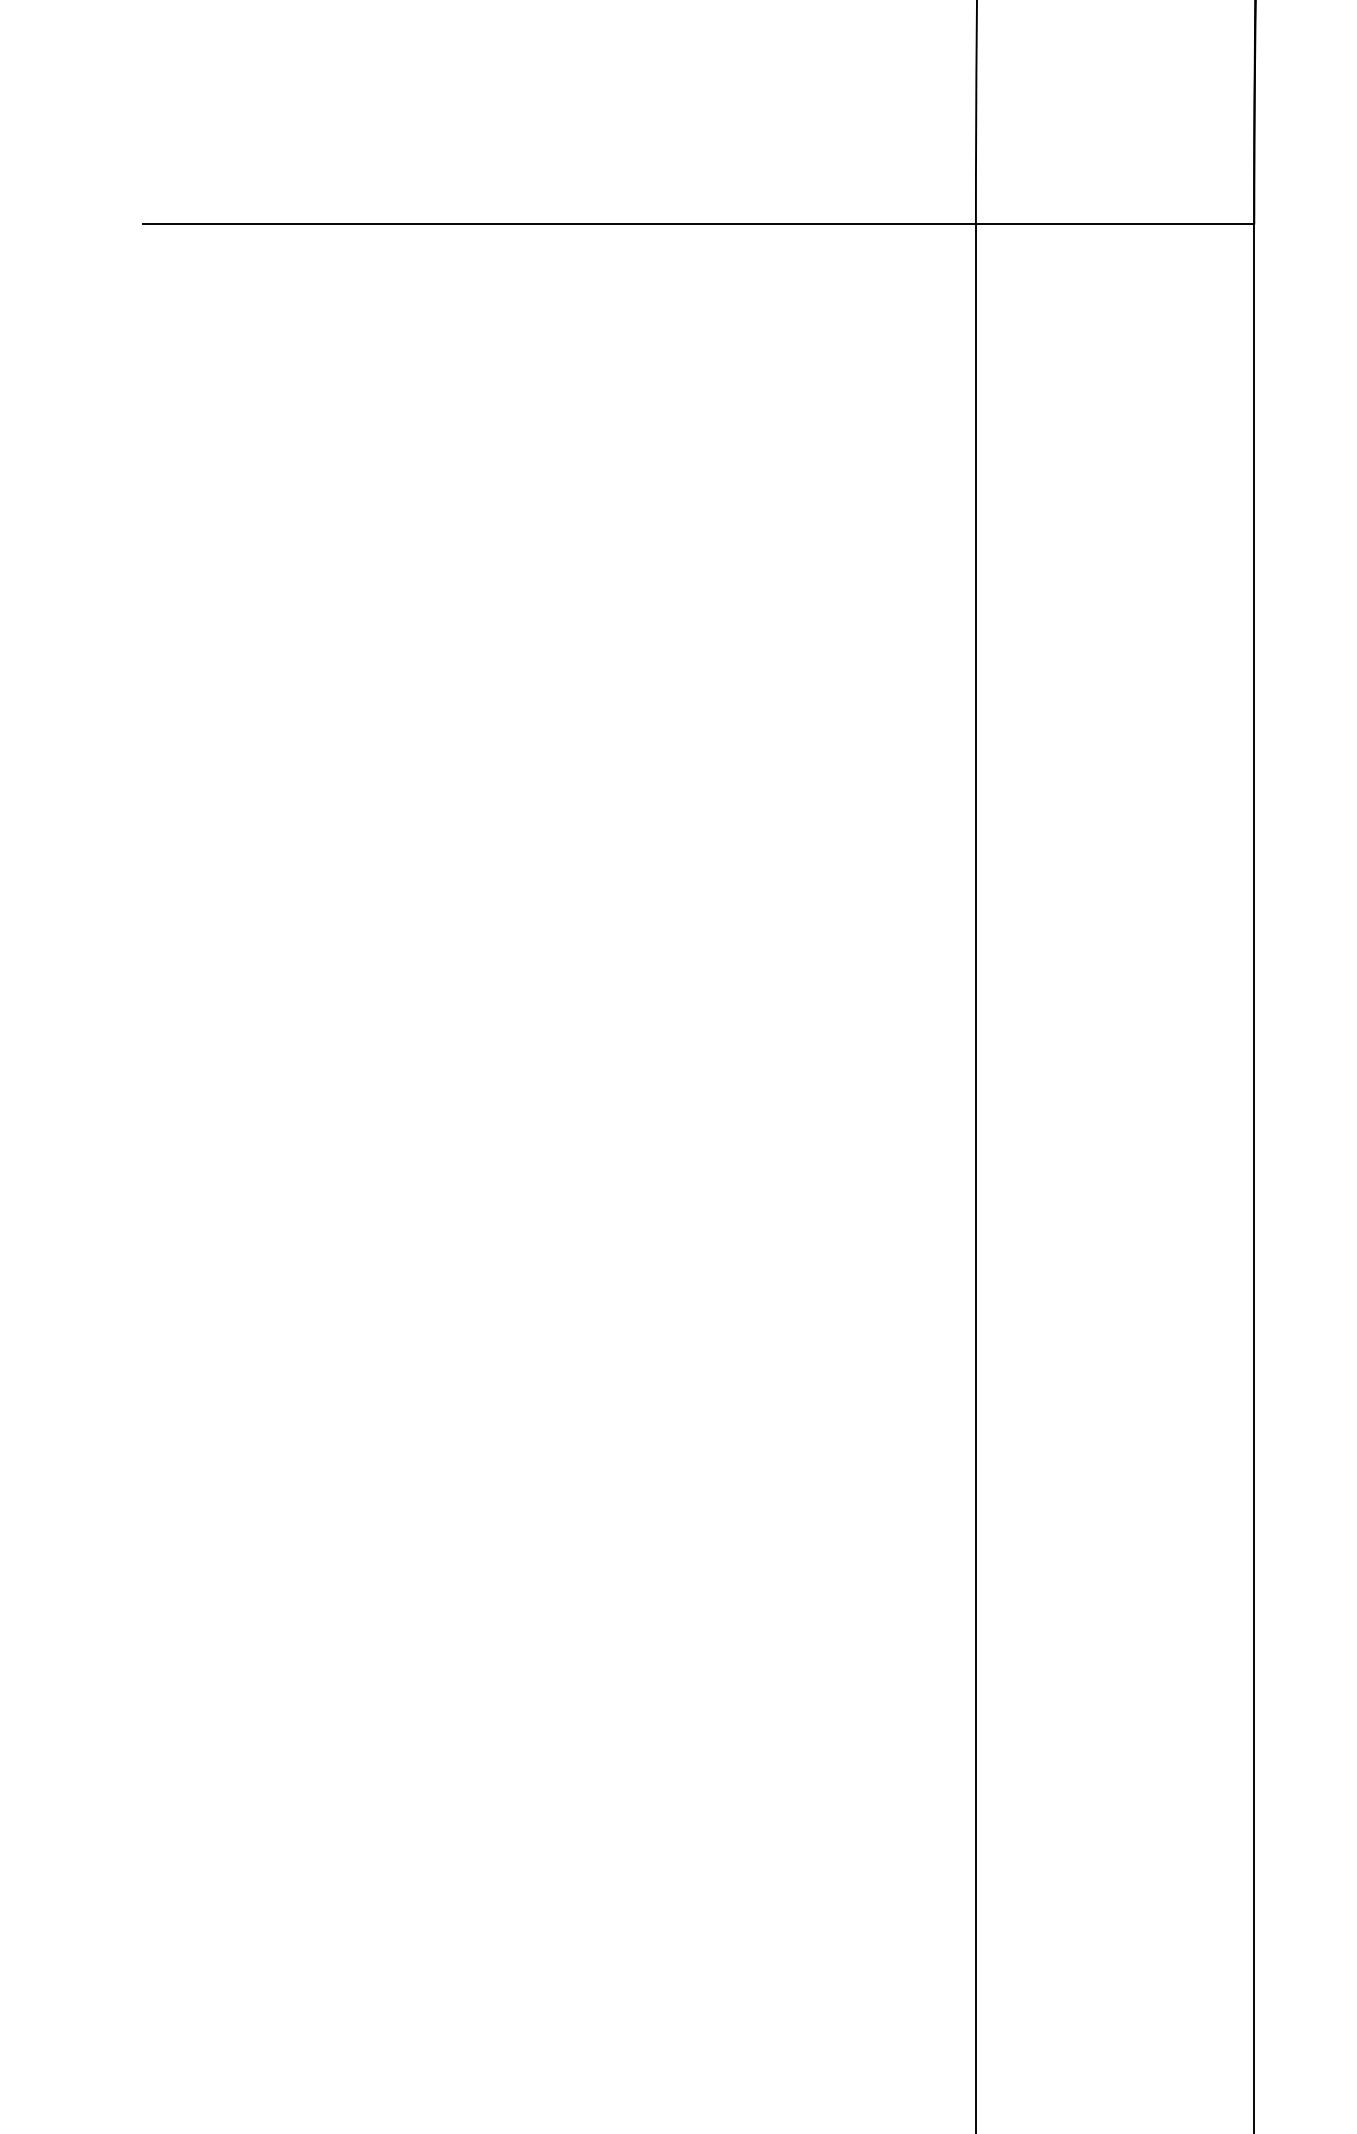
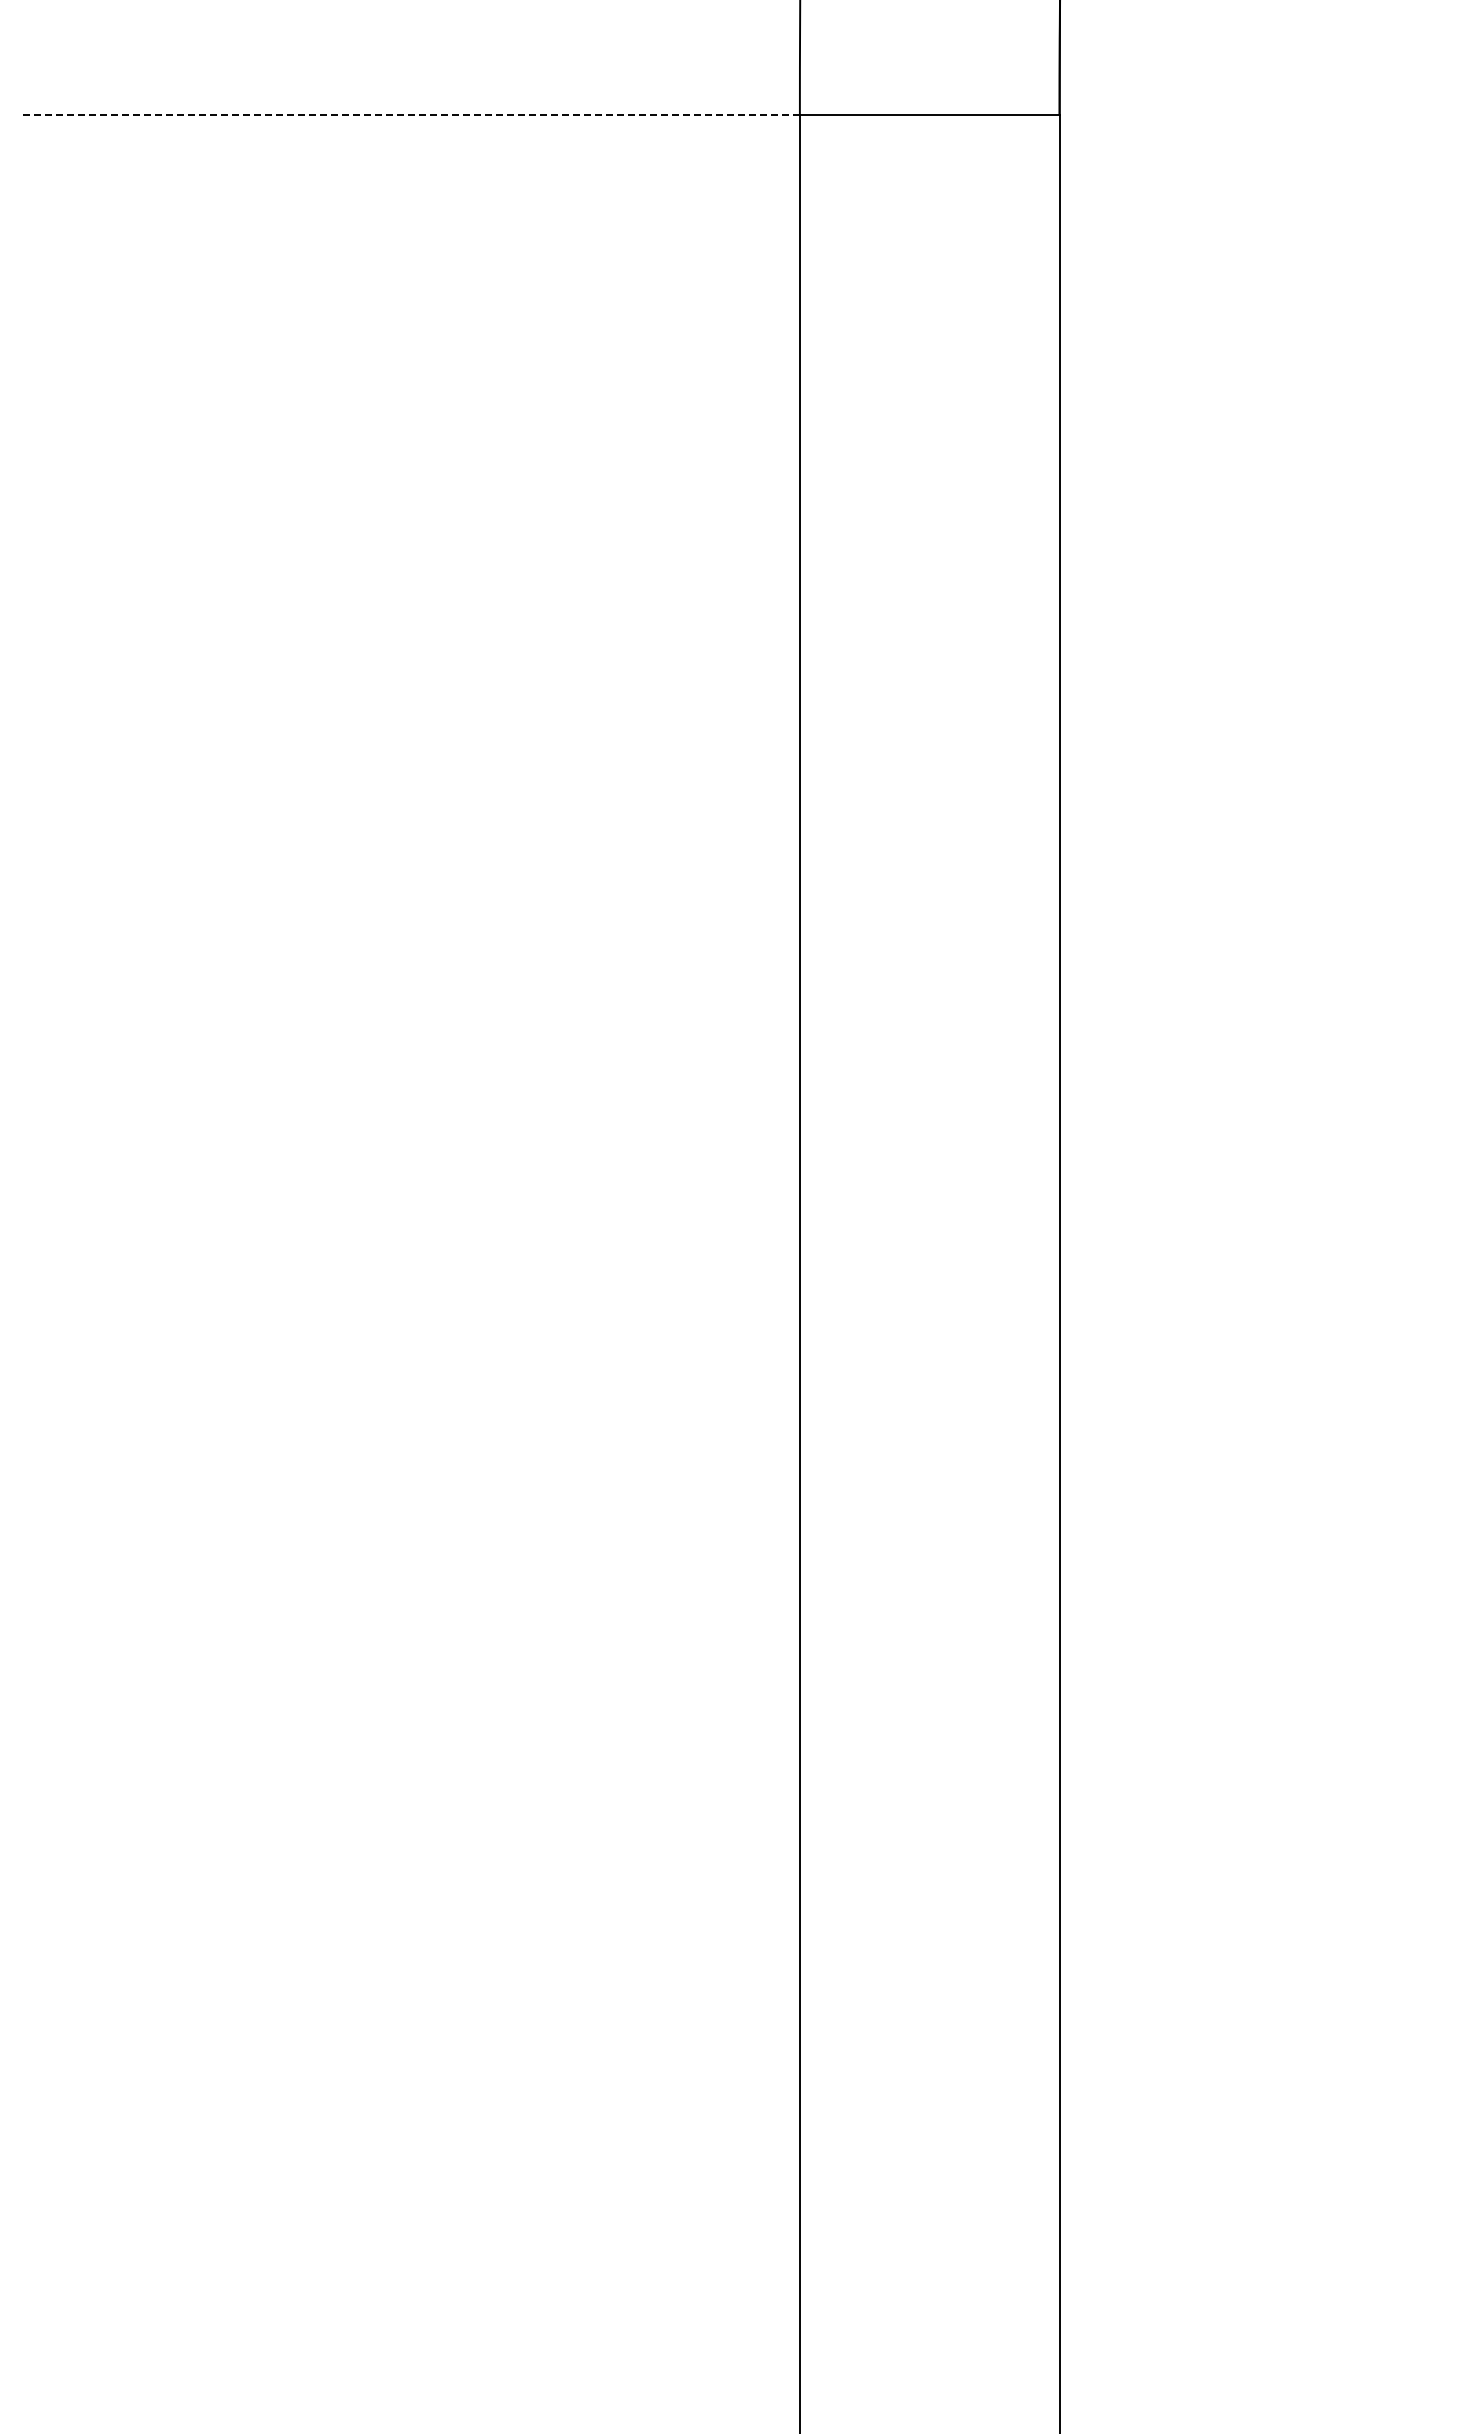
line: (559, 224) -> (411, 114), solid -> dashed

